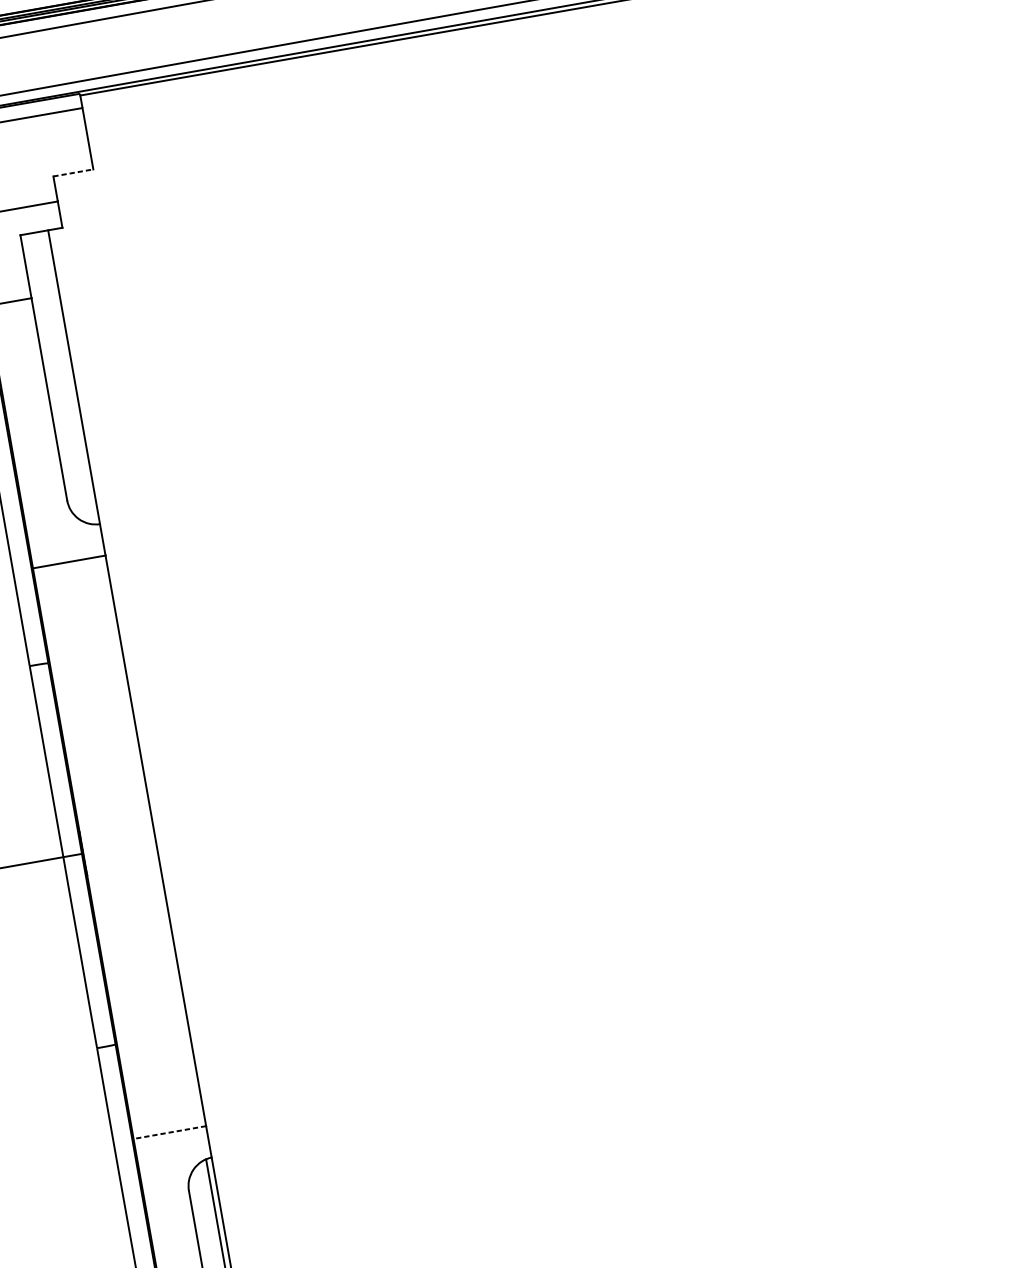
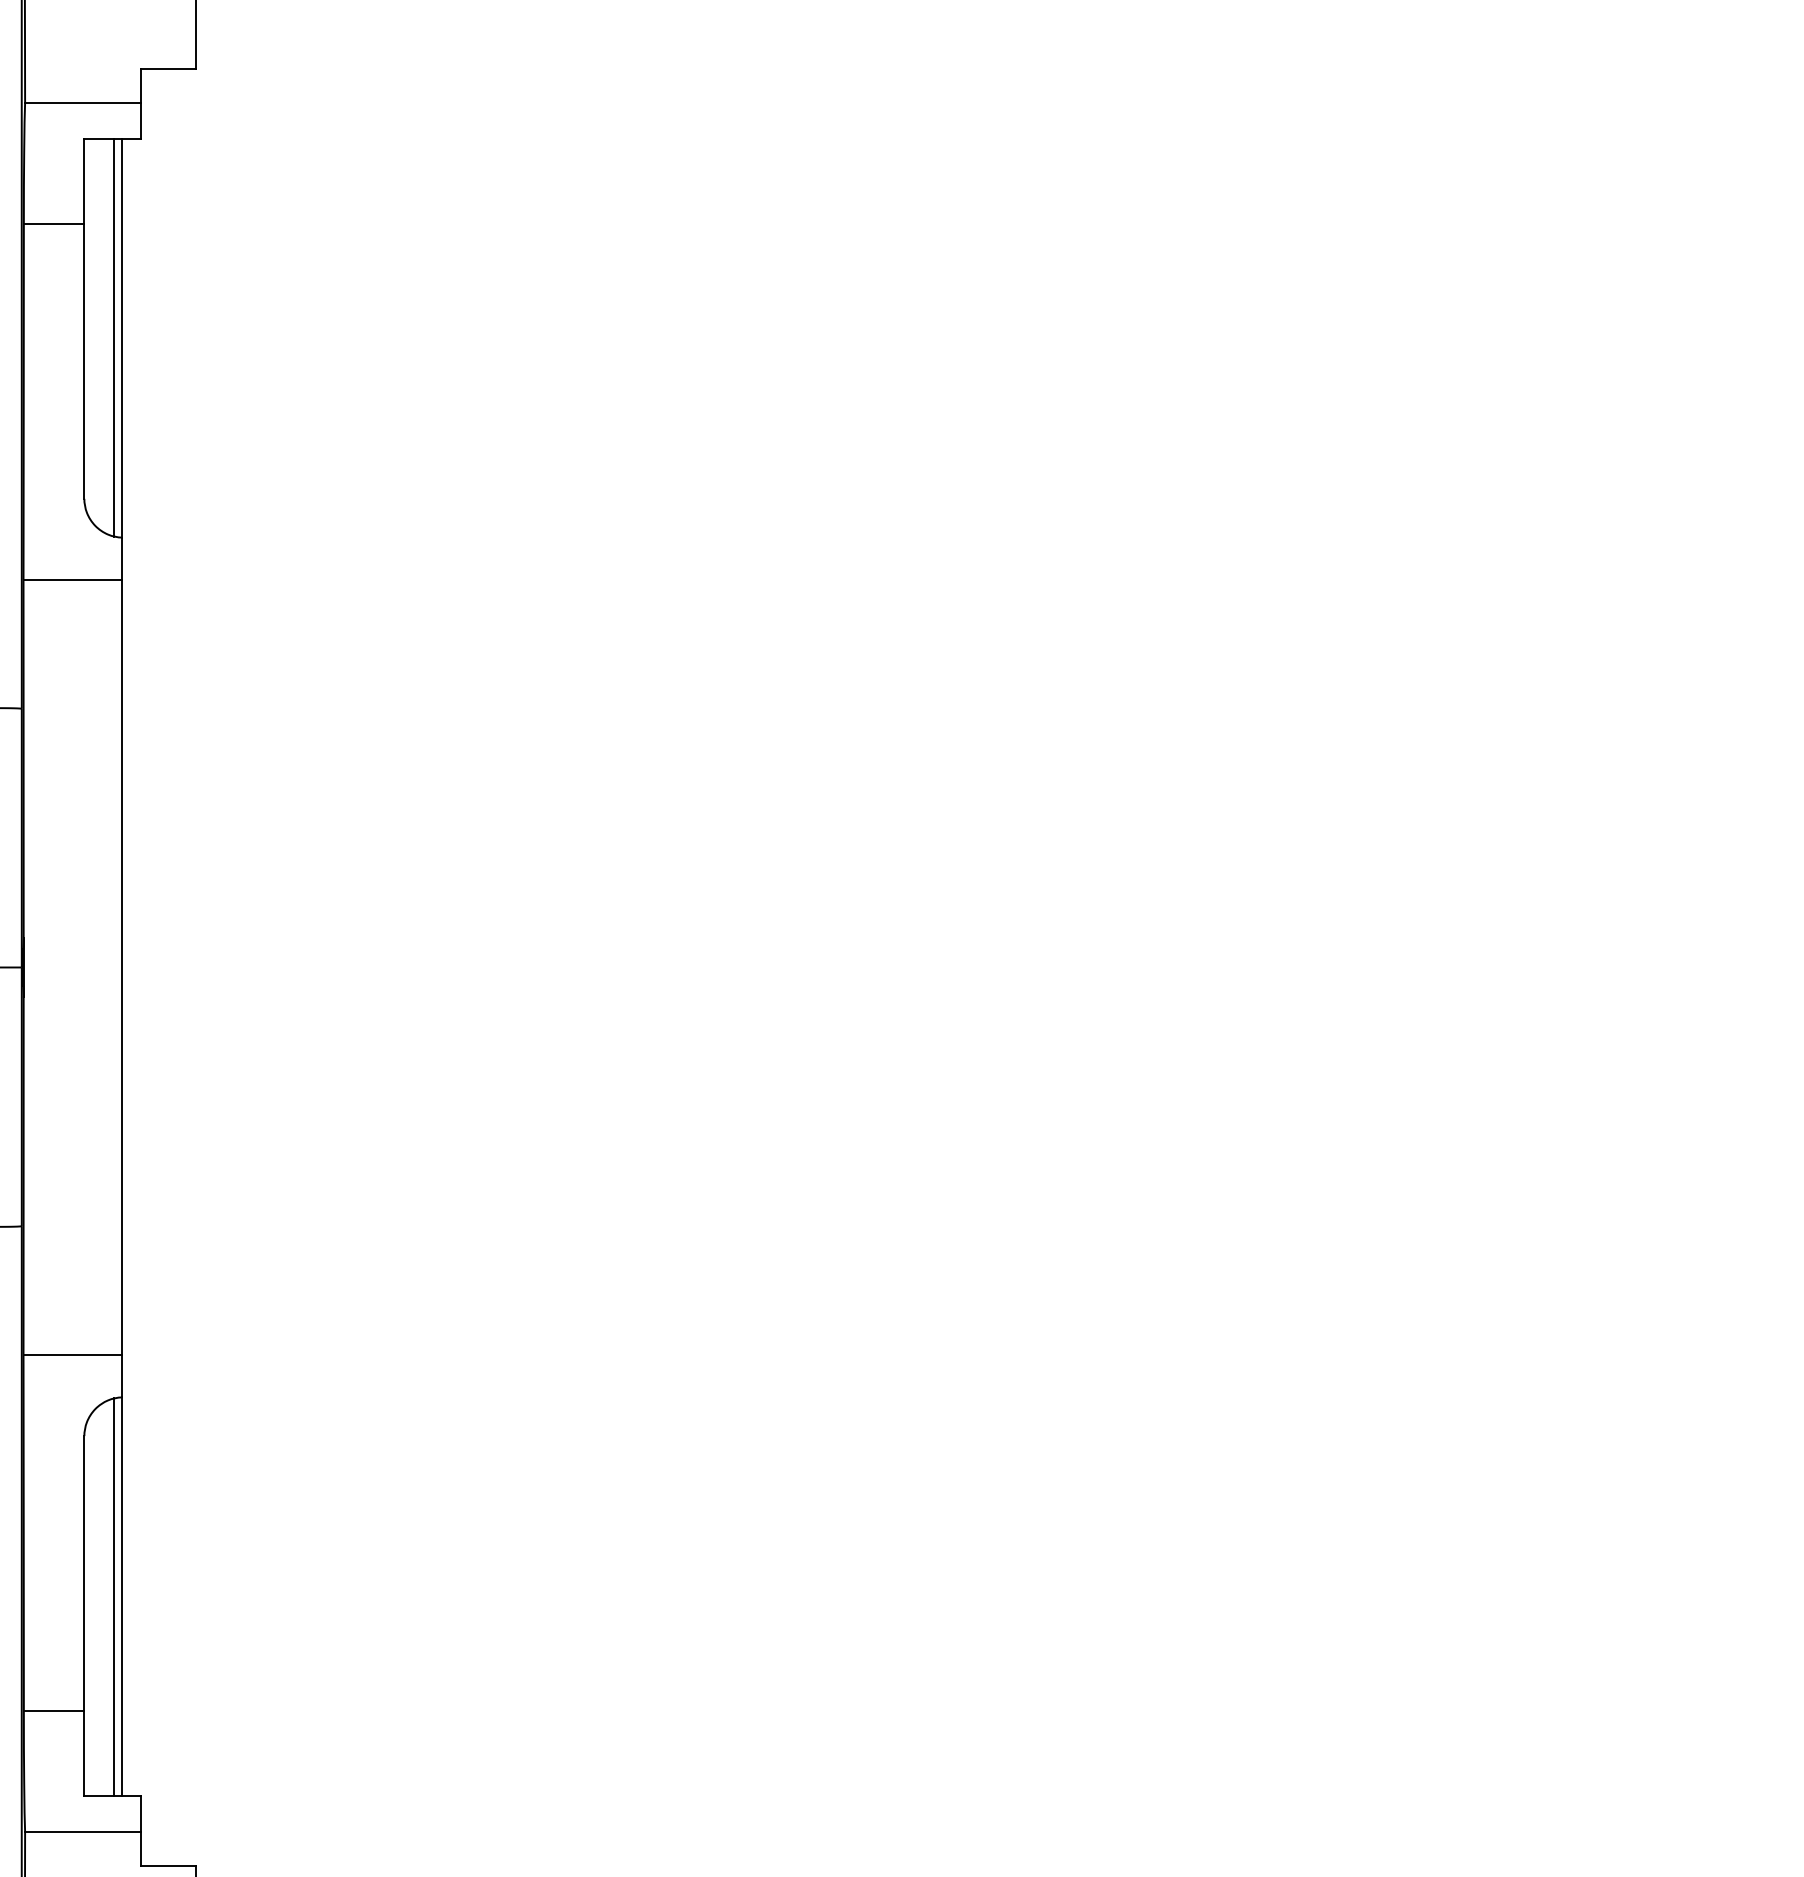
line: (74, 172) -> (169, 68), dashed -> solid
line: (68, 377) -> (114, 337), added
line: (169, 1132) -> (72, 1354), dashed -> solid

